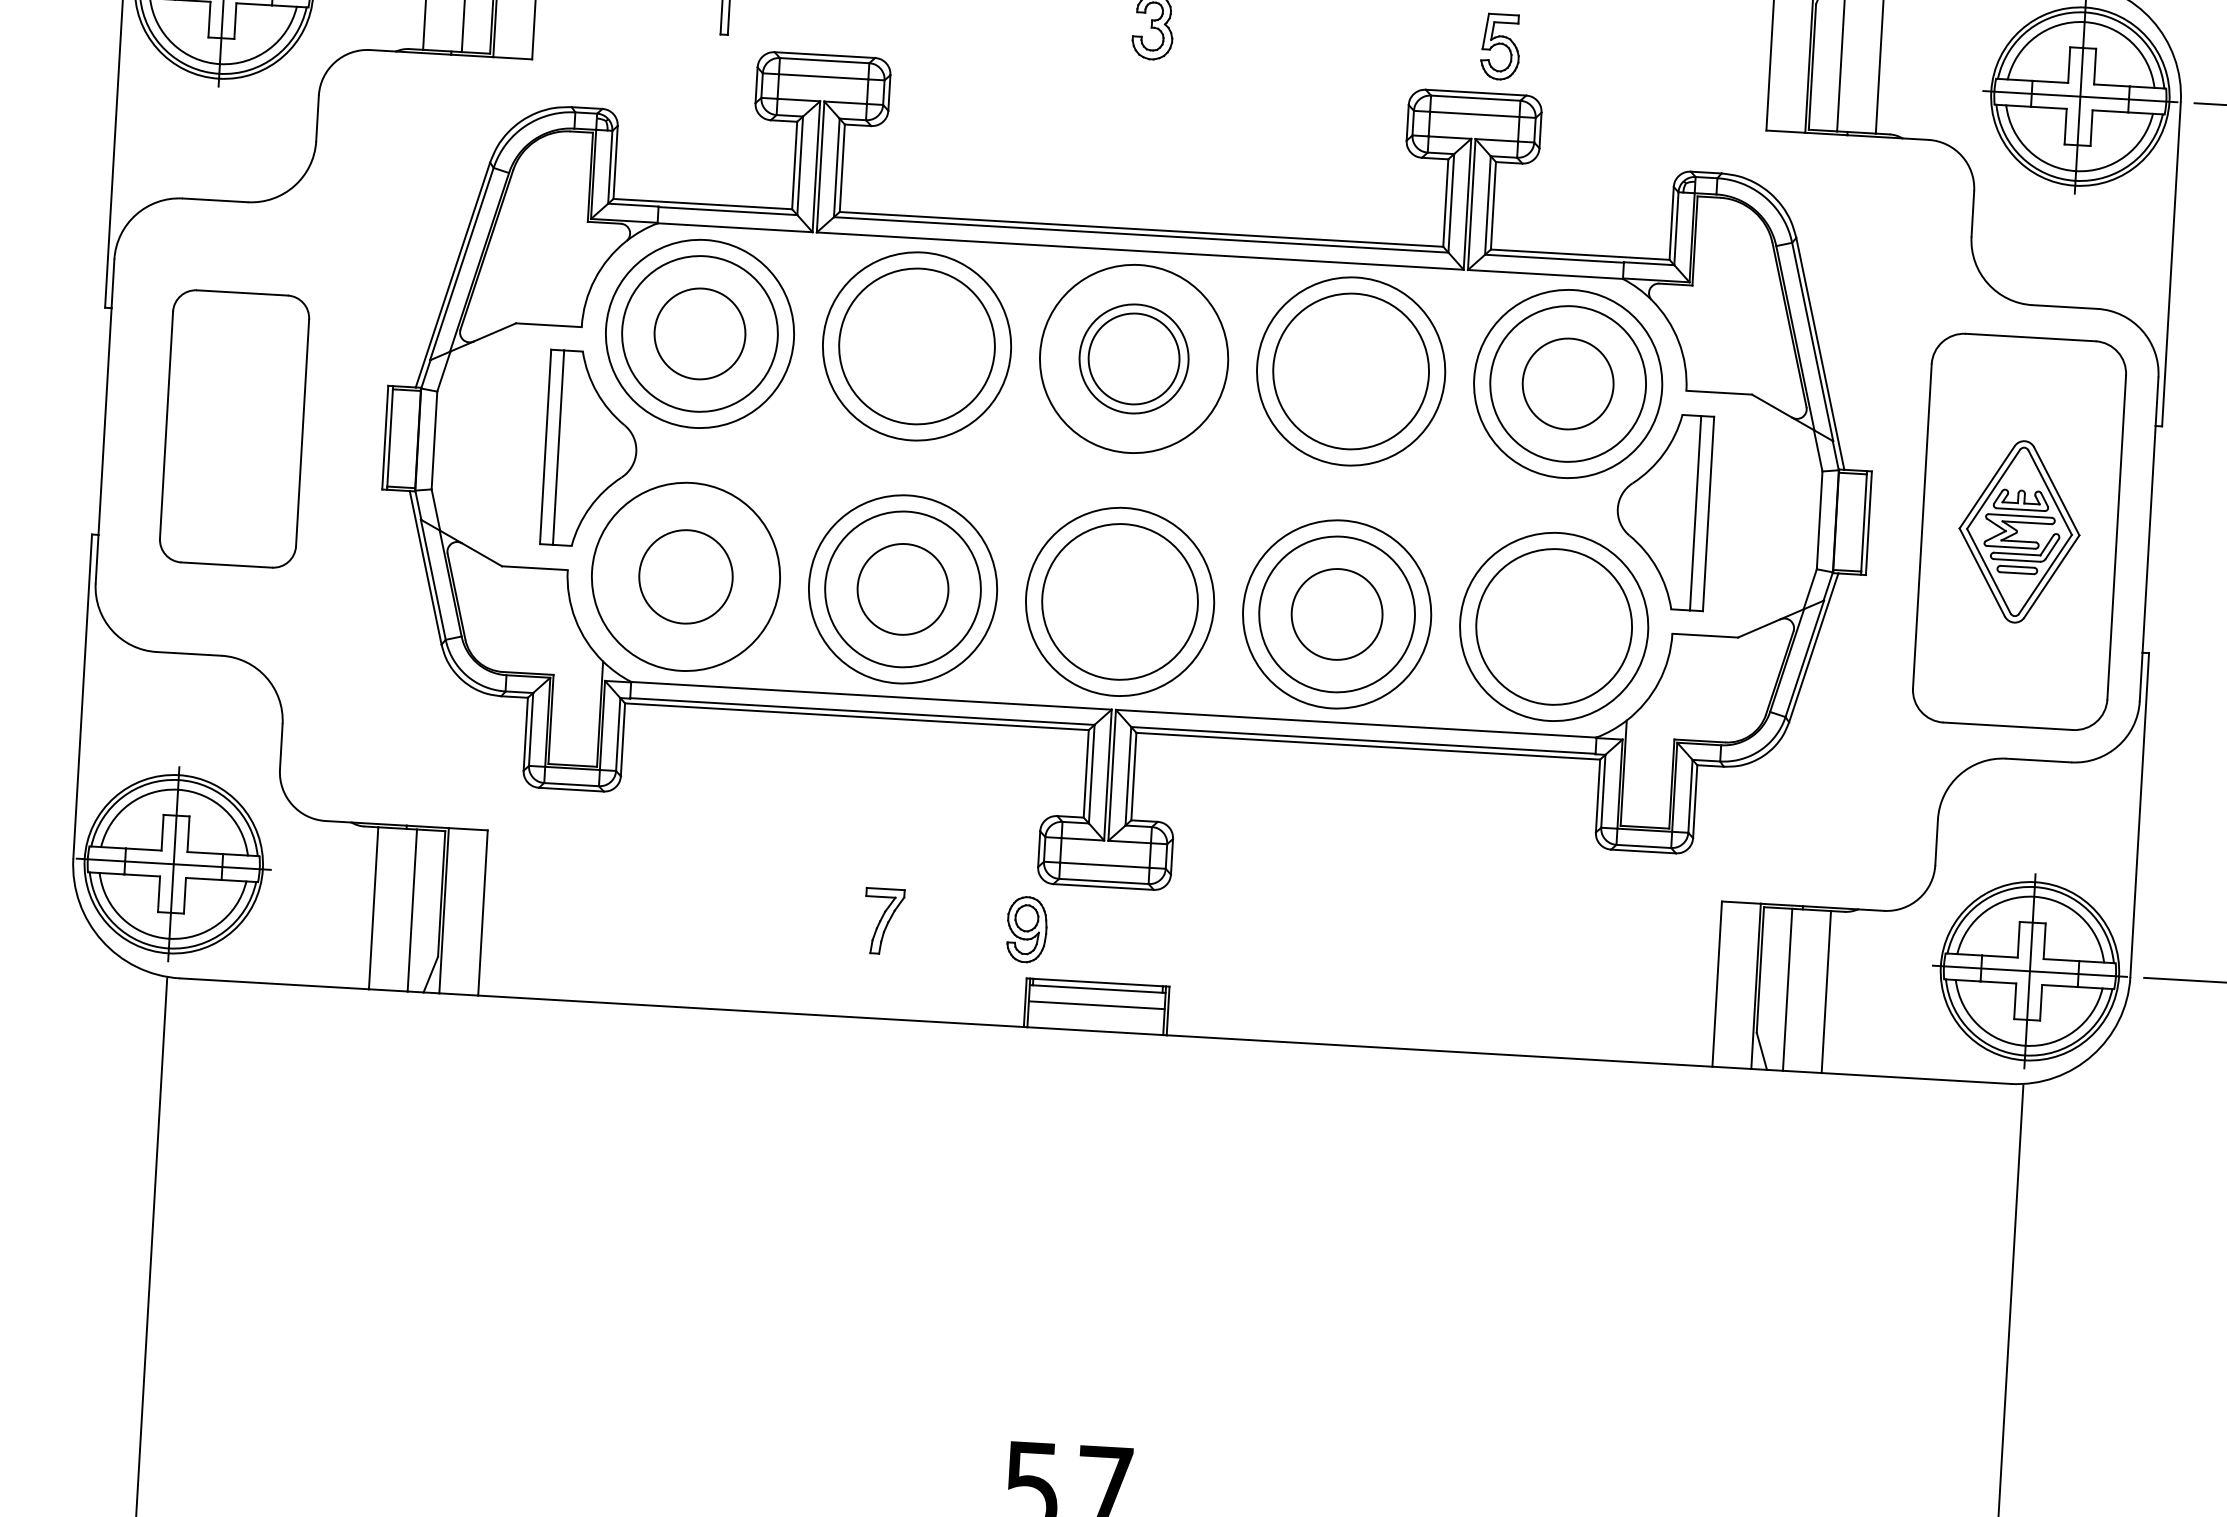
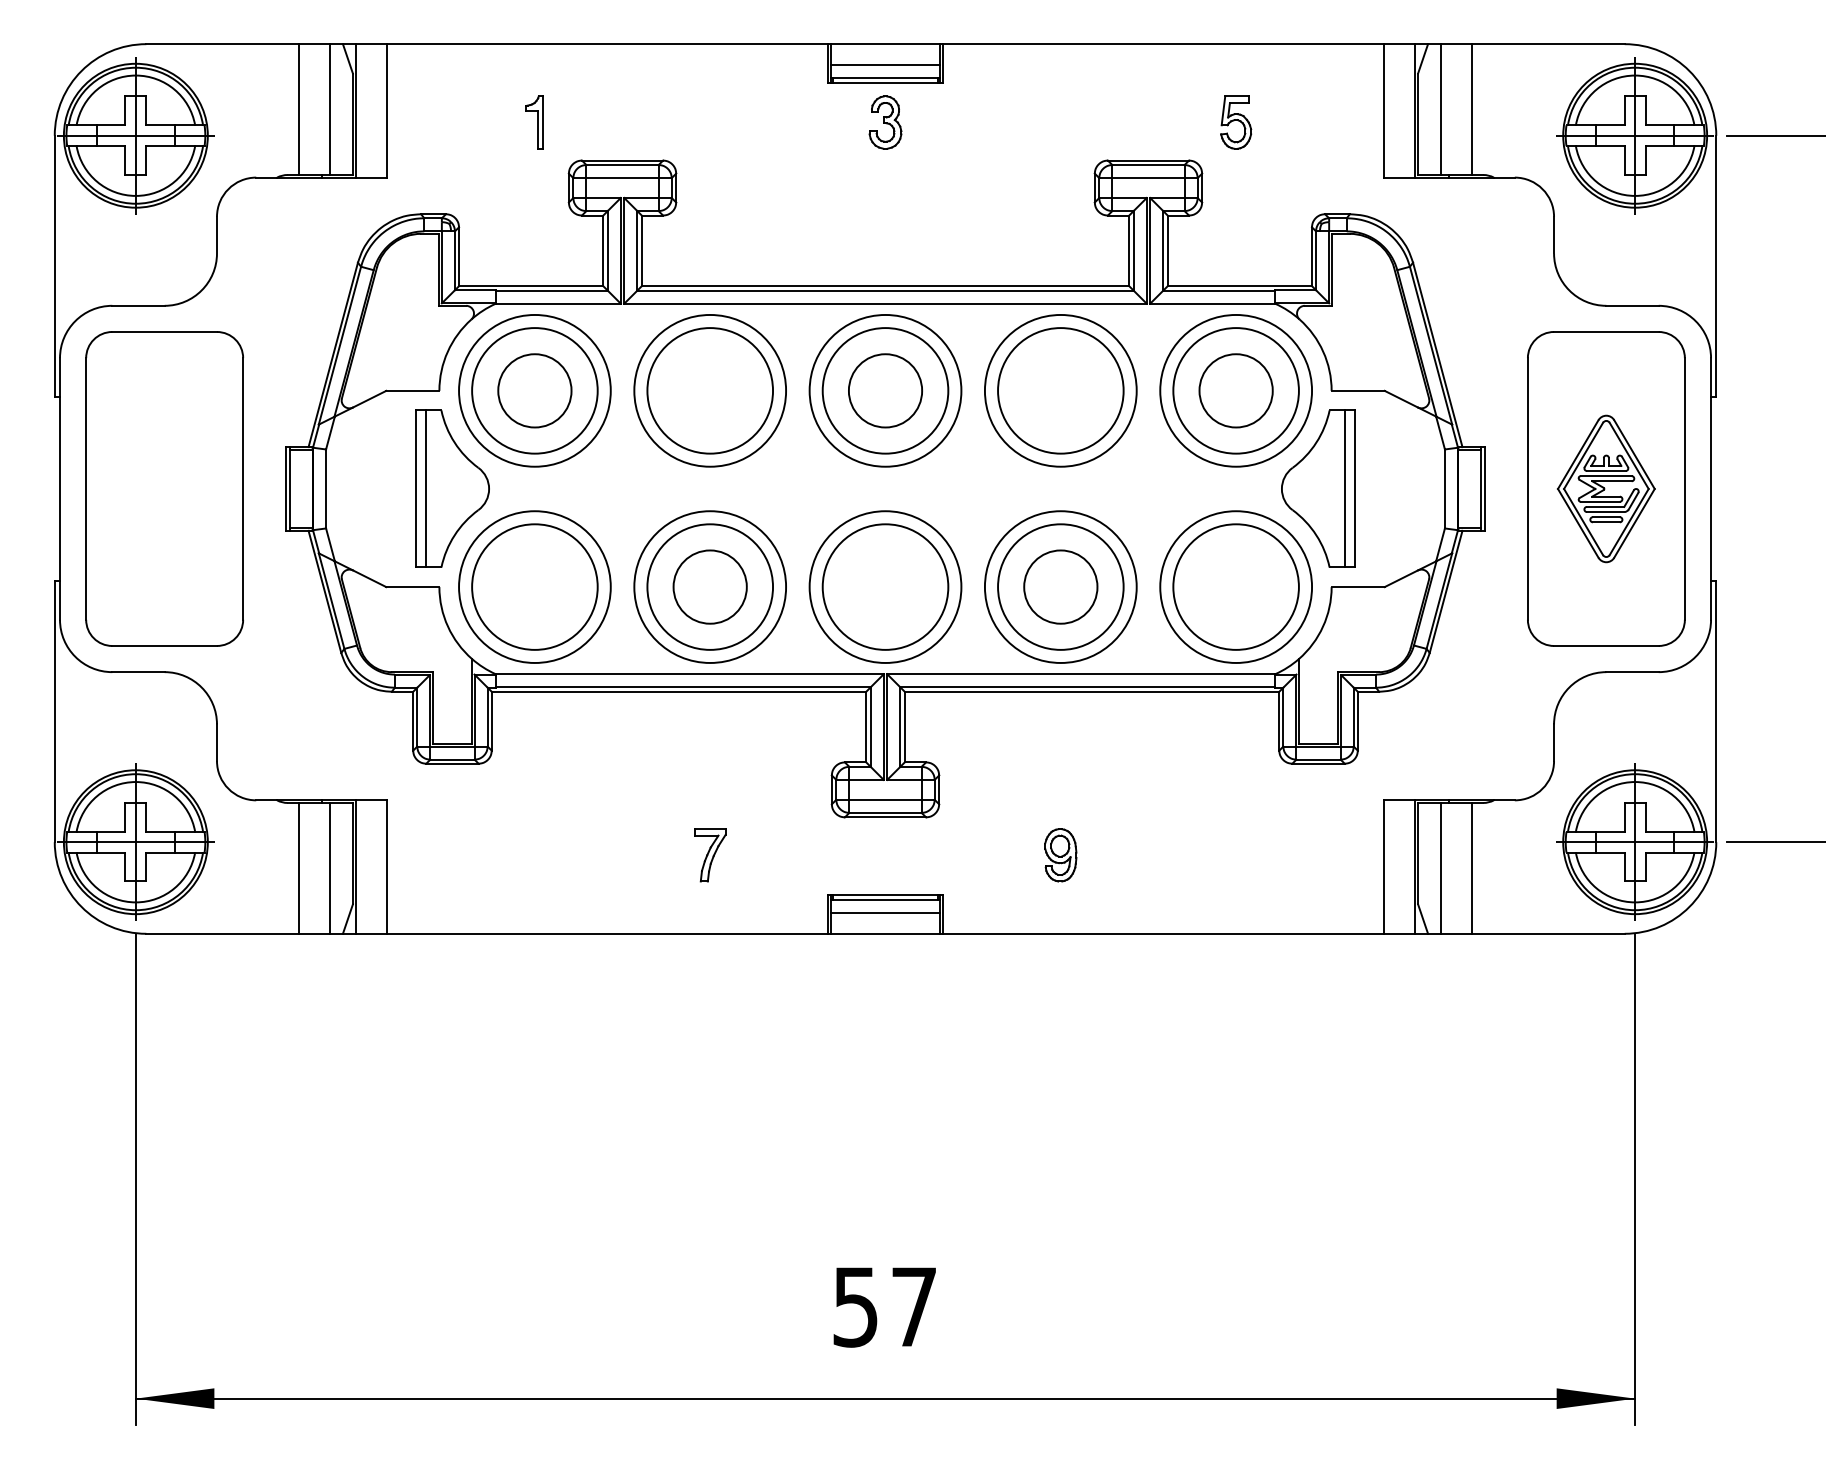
part: (1501, 46) -> (1236, 122), moved
circle: (1134, 358) -> (885, 390), size x1.43
part: (234, 428) -> (164, 488), size x1.43
circle: (685, 576) -> (534, 586), size x1.67
part: (1026, 929) -> (1060, 855), moved

